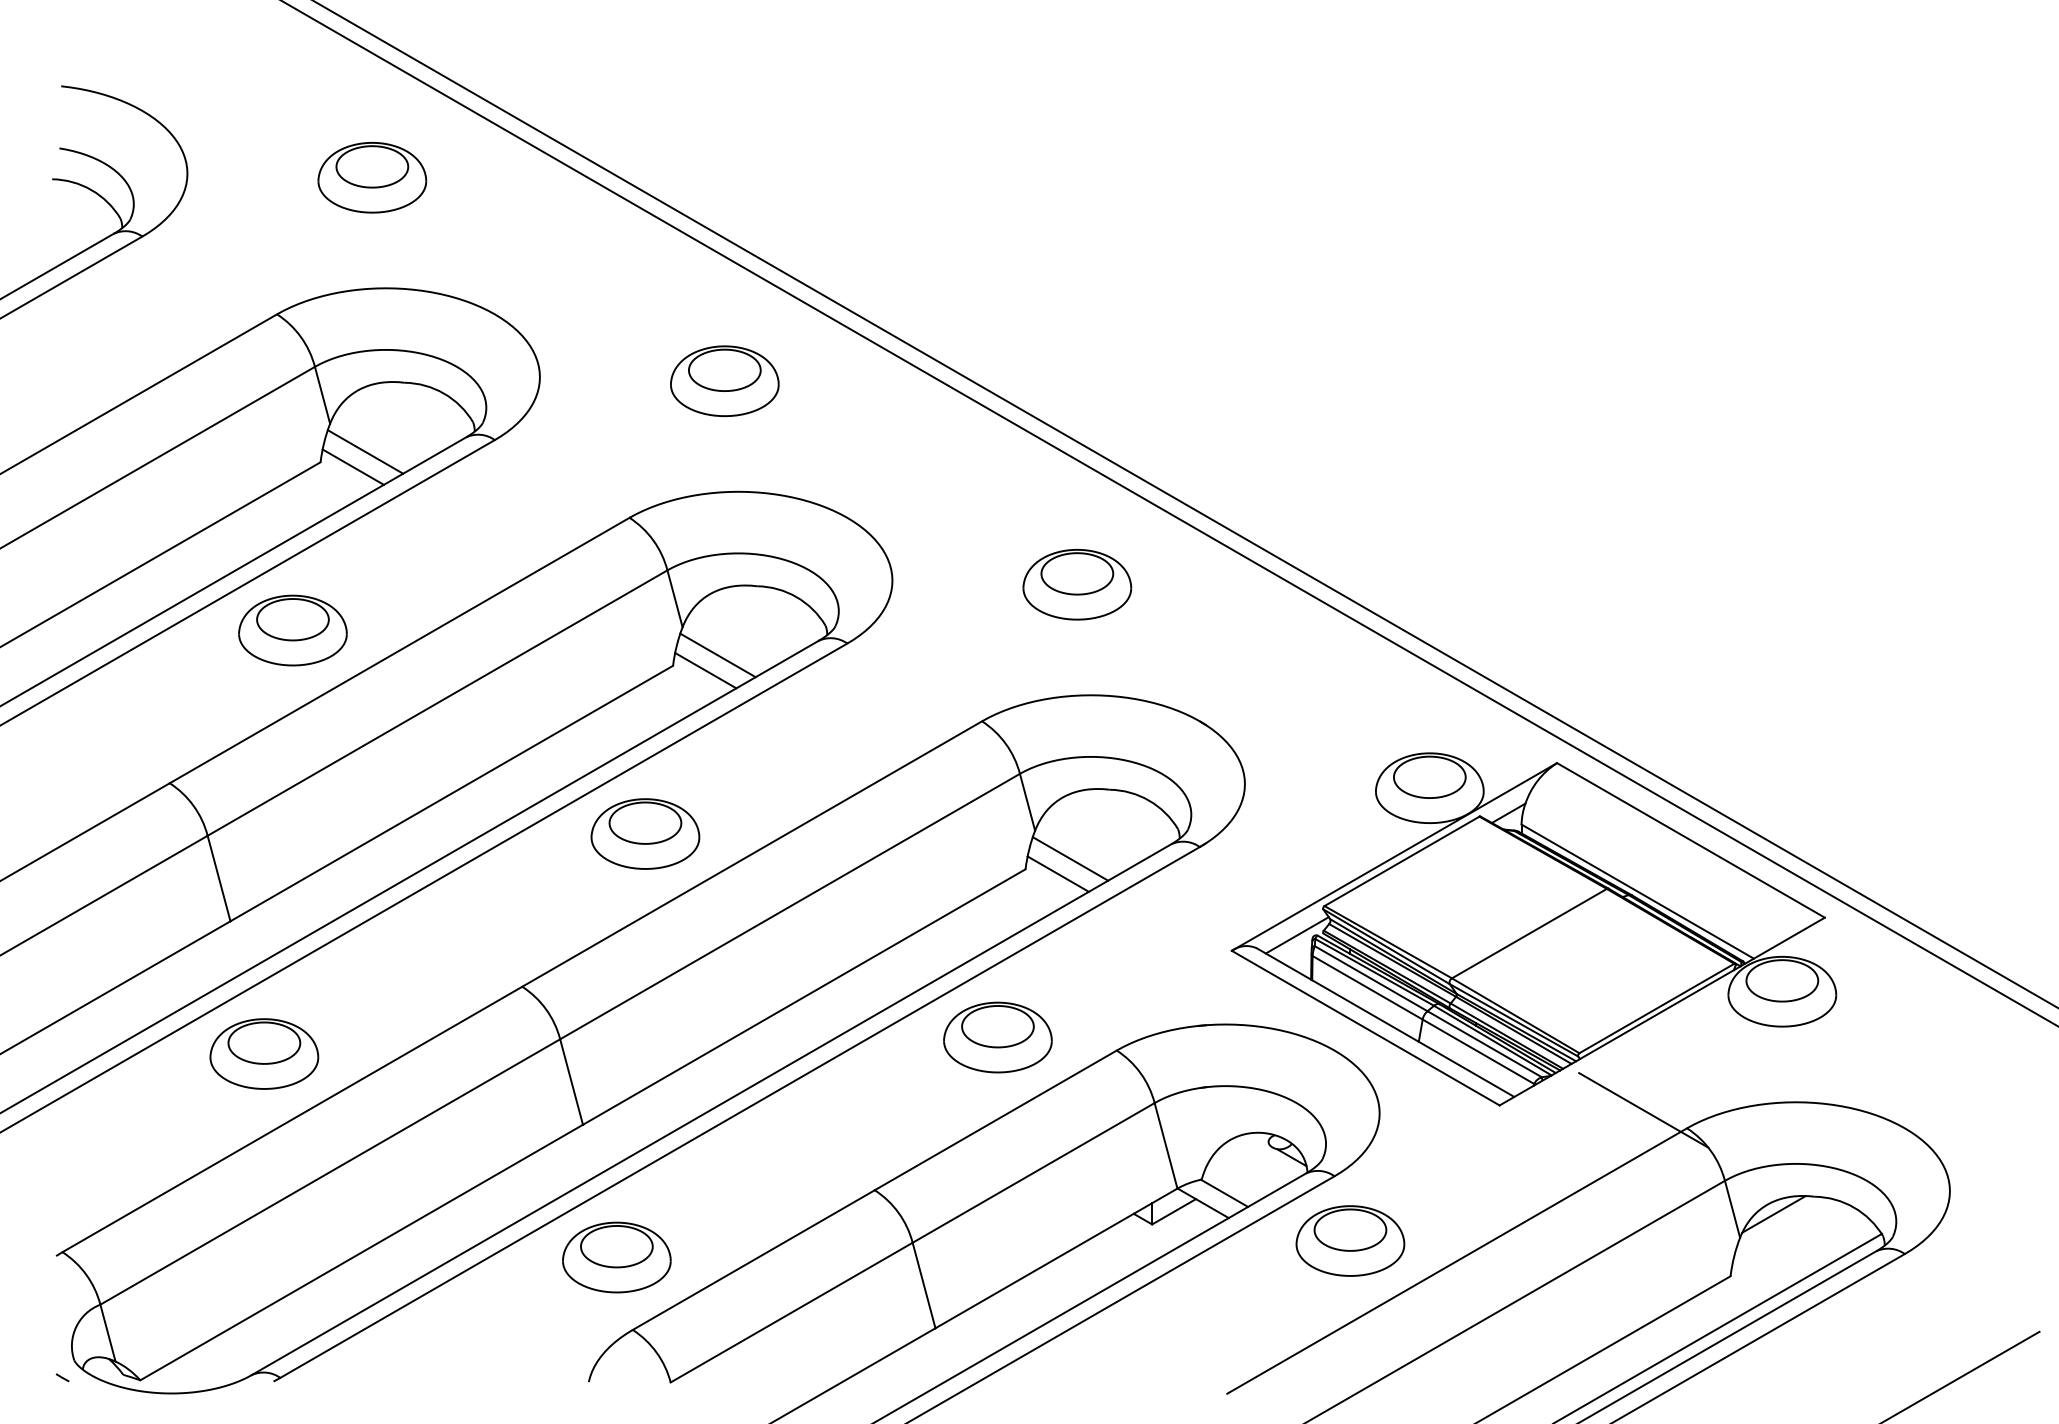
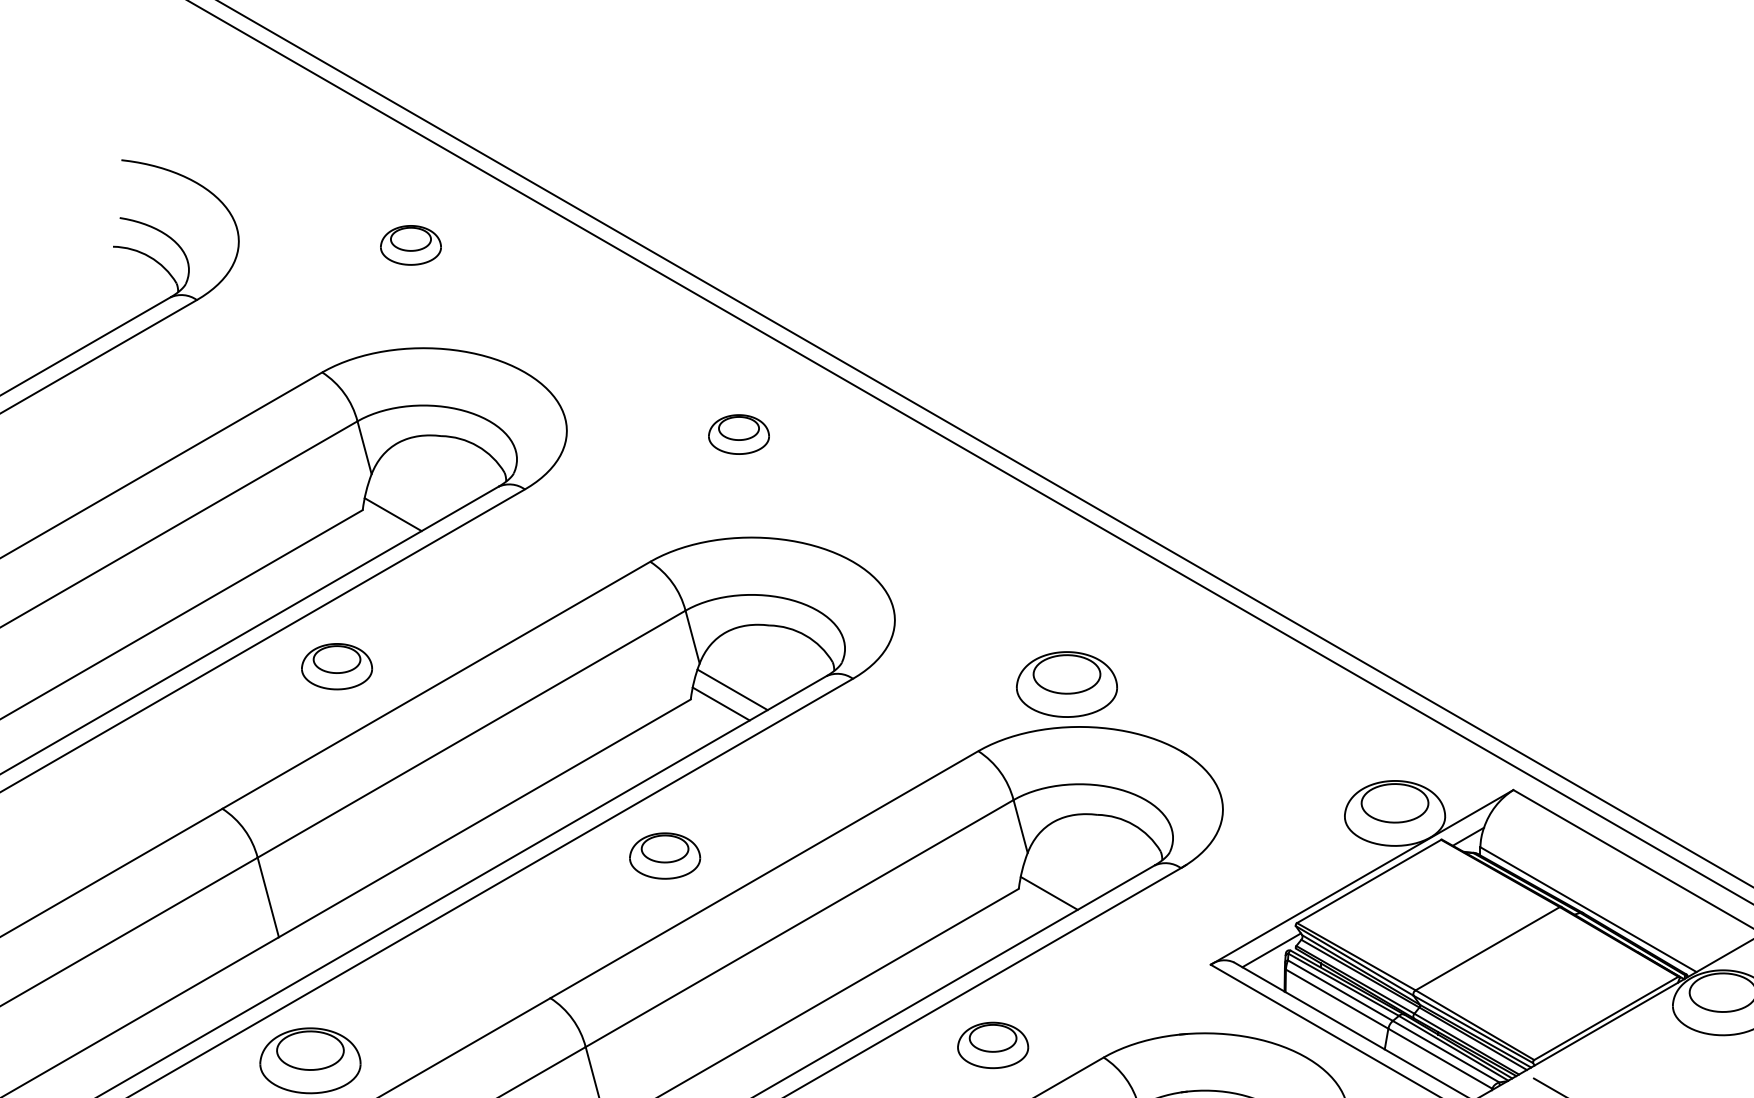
part: (372, 177) -> (411, 245), size x0.6
part: (724, 380) -> (738, 433), size x0.6
line: (365, 451) -> (404, 500), removed
part: (1077, 584) -> (1067, 684), moved
part: (292, 630) -> (336, 666), size x0.7
part: (645, 833) -> (665, 855), size x0.7
line: (1070, 858) -> (1060, 878), removed
part: (997, 1037) -> (992, 1045), size x0.7

